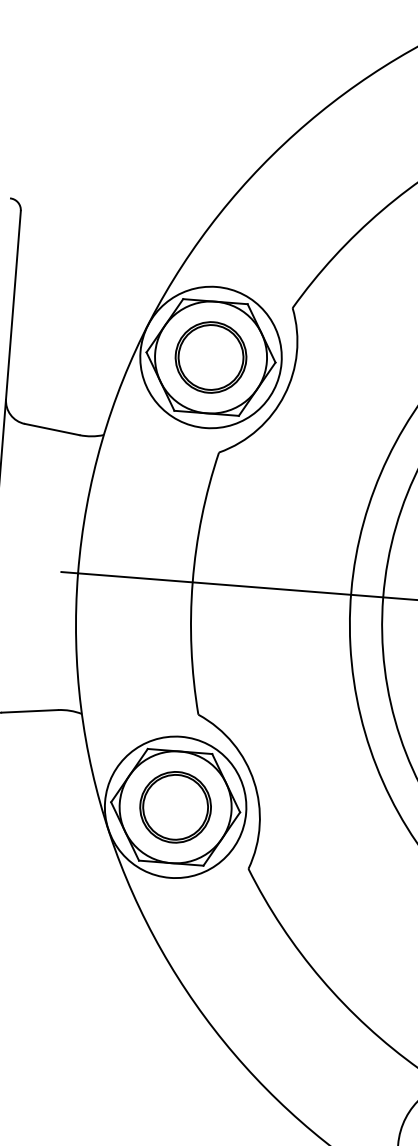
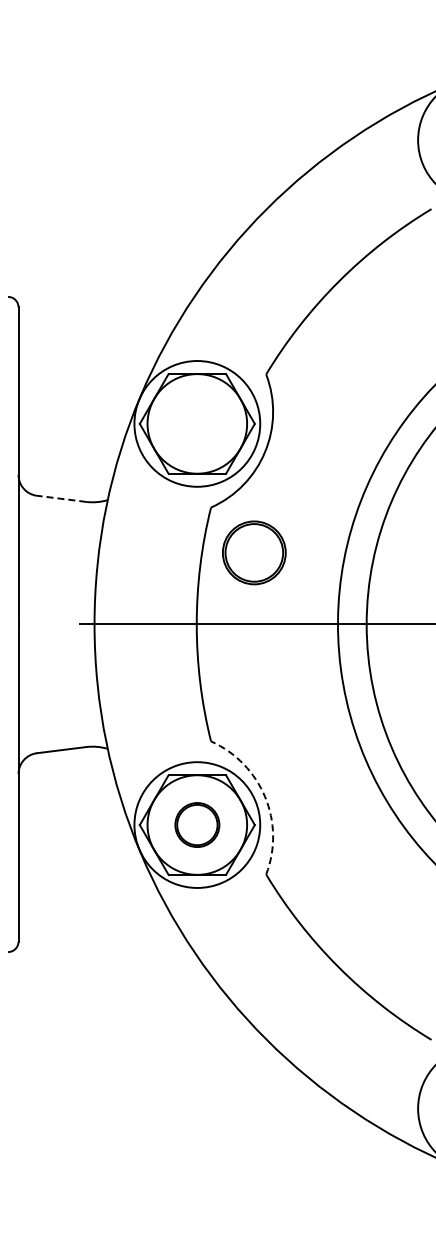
part: (211, 357) -> (254, 552), moved
line: (52, 429) -> (61, 498), solid -> dashed
arc: (254, 781) -> (265, 796), solid -> dashed
part: (175, 806) -> (197, 824), size x0.7

